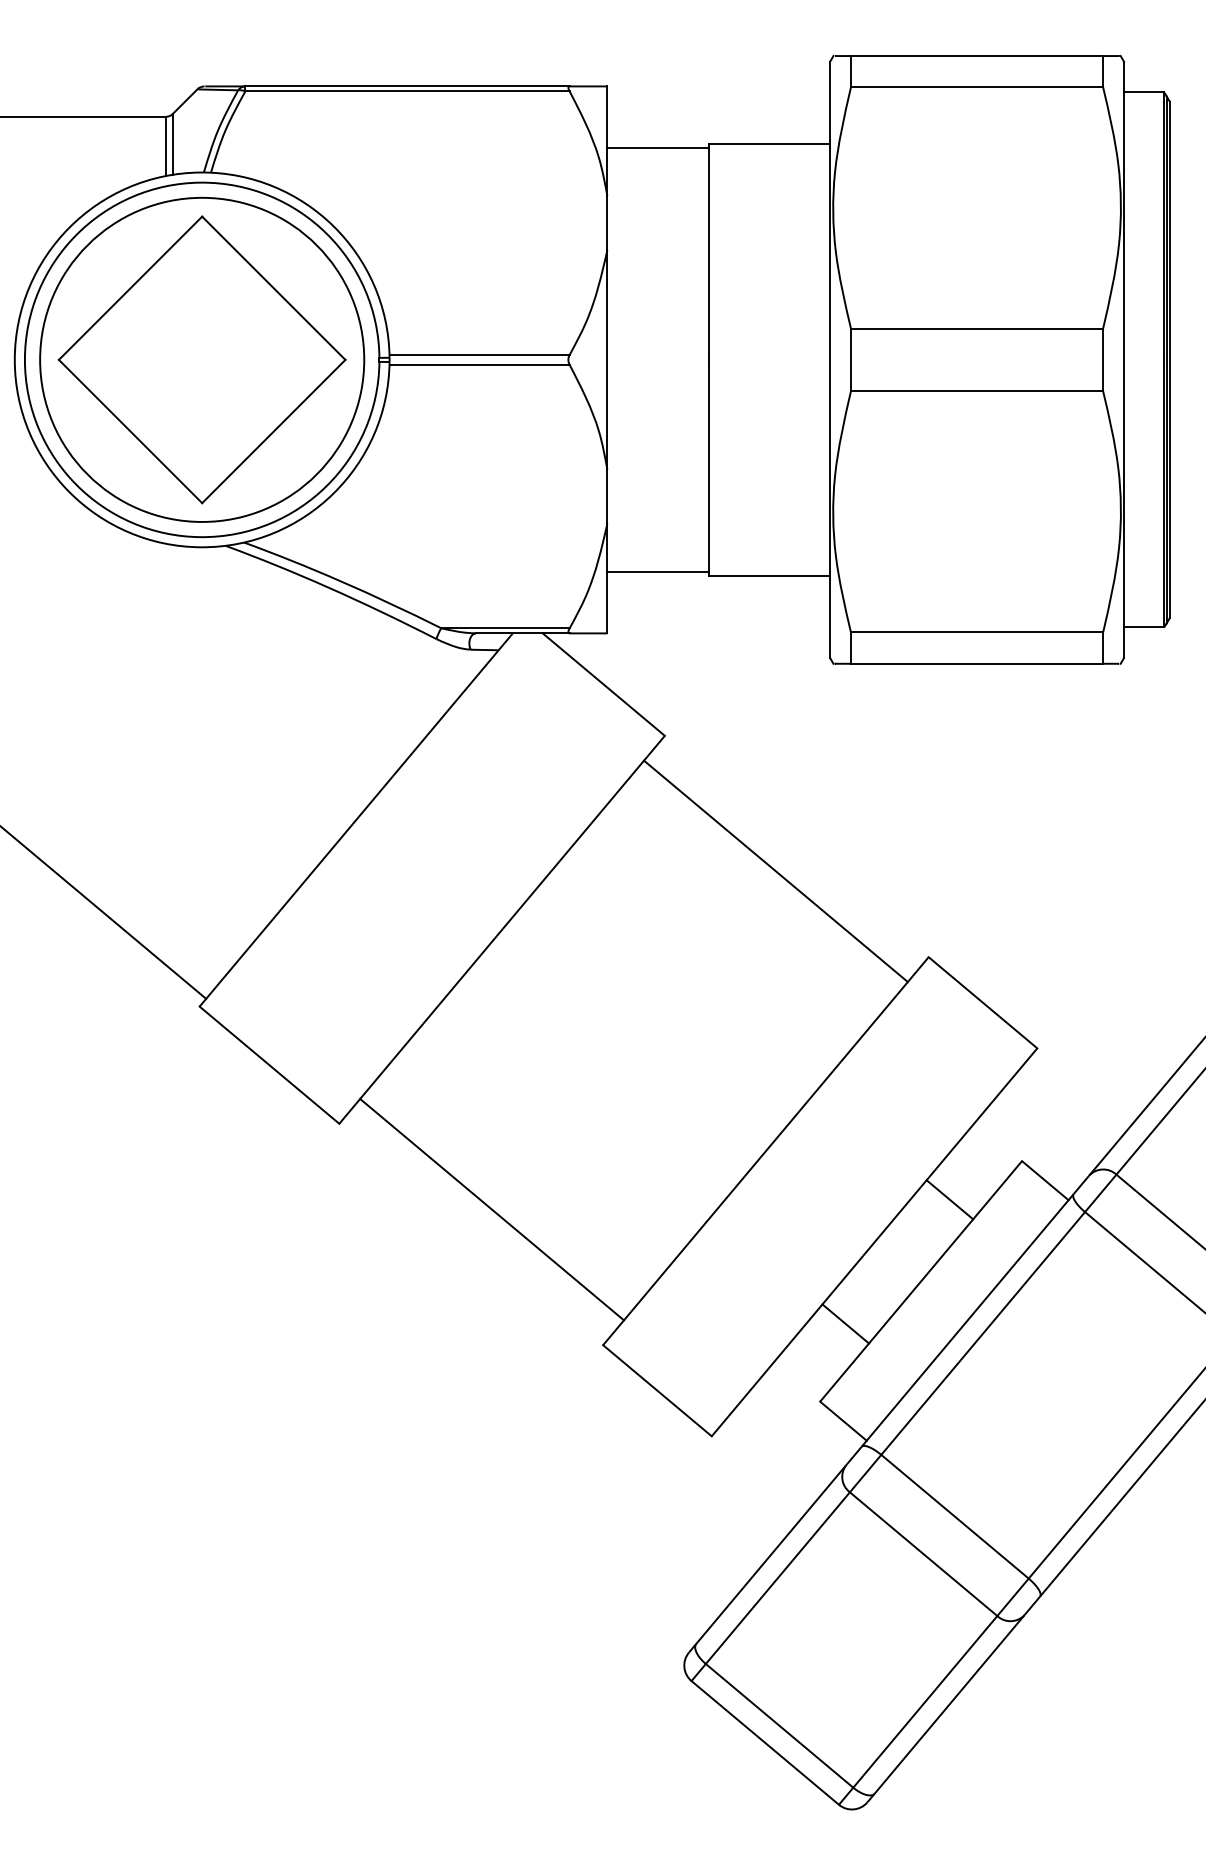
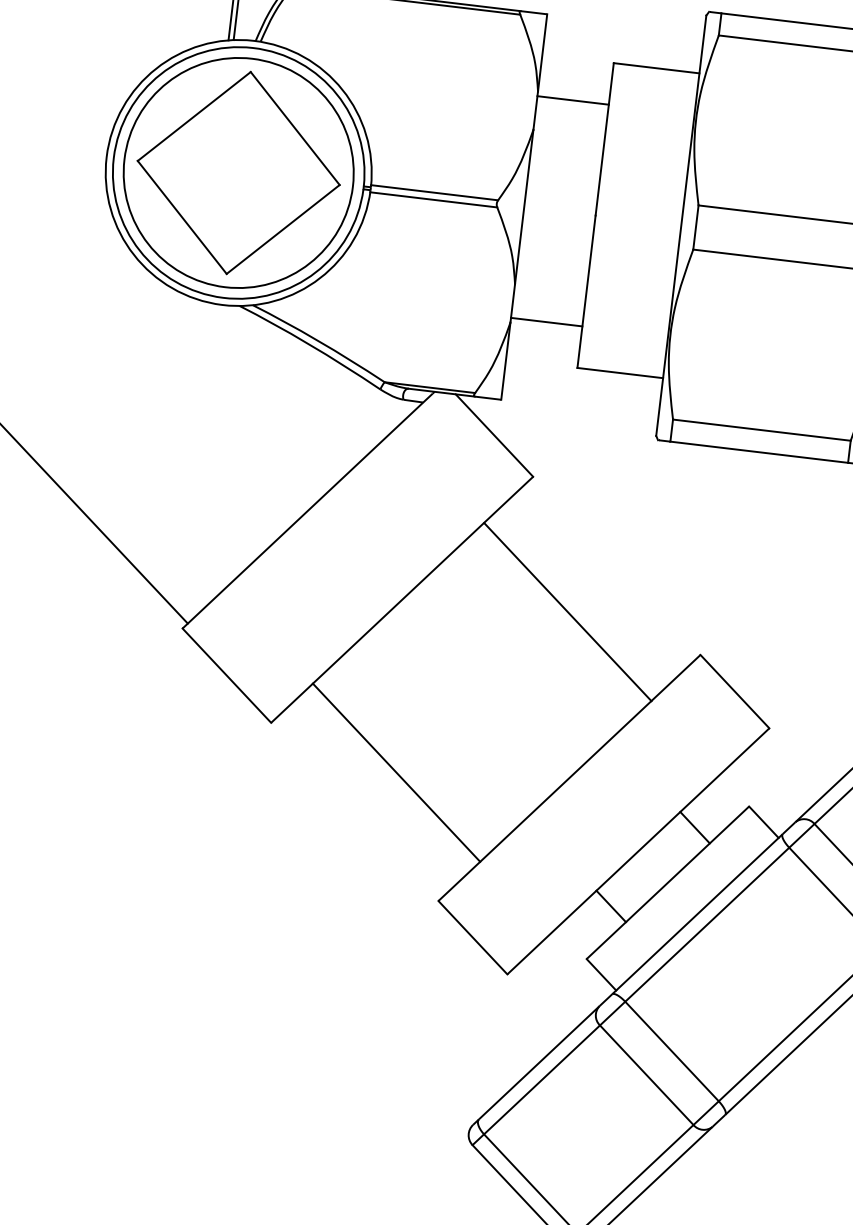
line: (657, 147) -> (572, 100), moved
line: (657, 572) -> (546, 322), moved
line: (775, 871) -> (567, 612), moved
line: (491, 1209) -> (396, 772), moved

